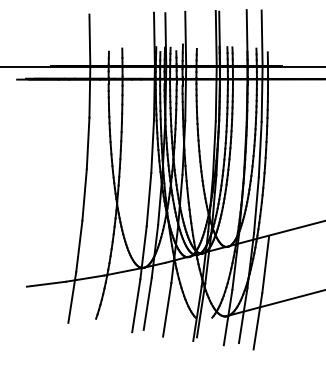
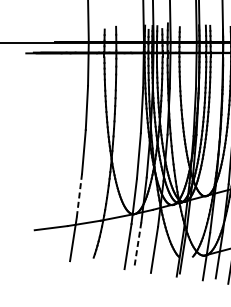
line: (79, 246) -> (79, 195), solid -> dashed
line: (147, 304) -> (137, 245), solid -> dashed

